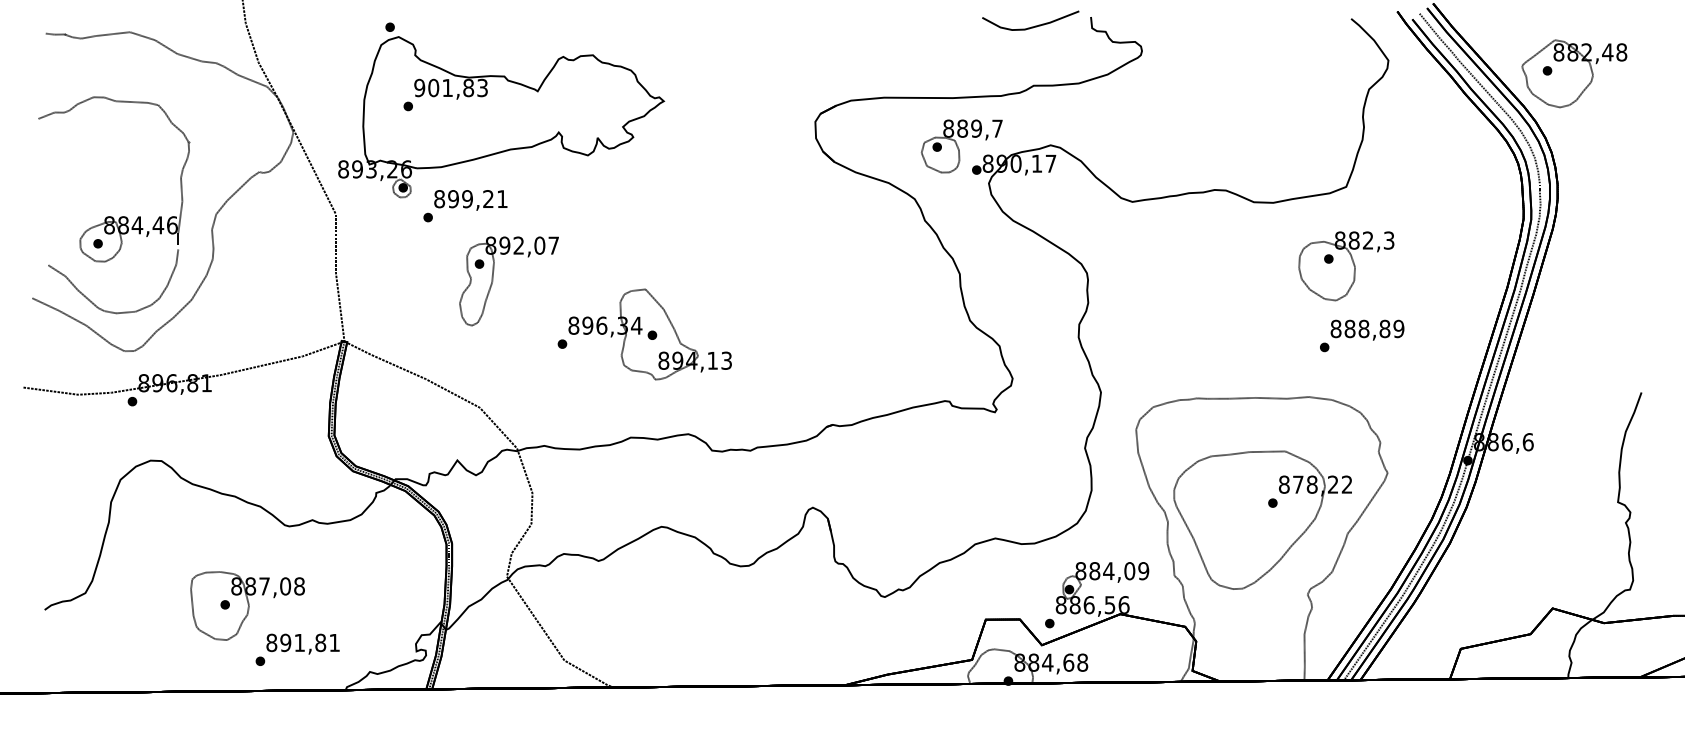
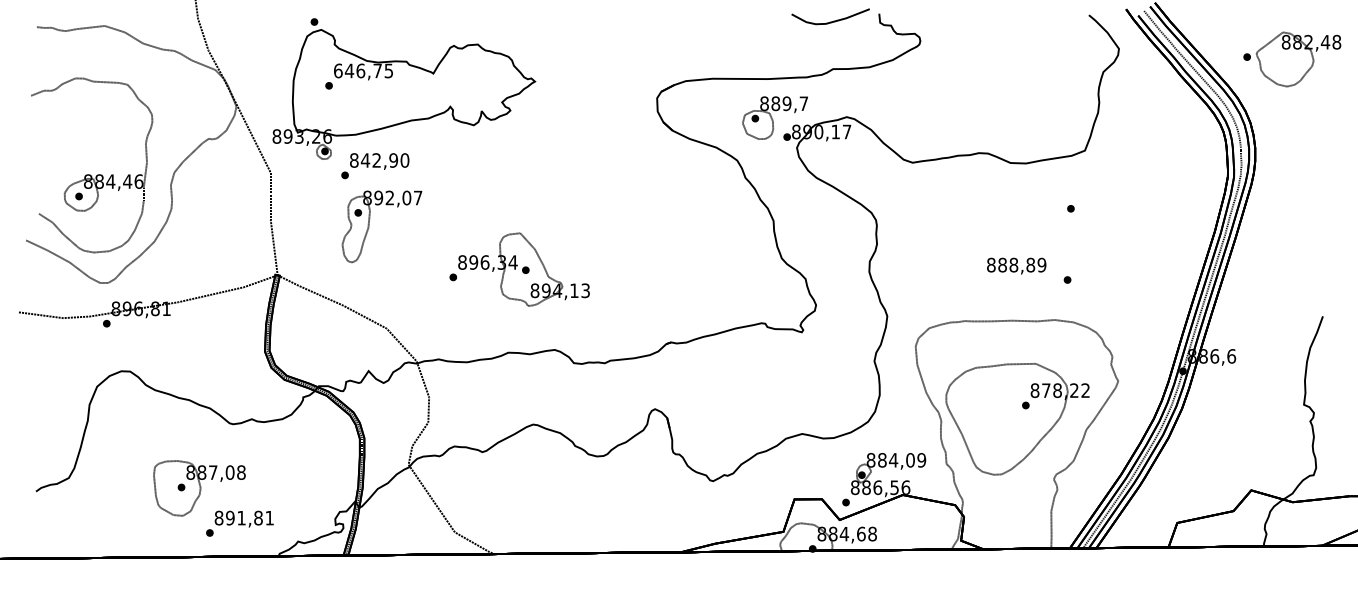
part: (1574, 73) -> (1298, 59), moved
text: (450, 87) -> (363, 70), 901,83 -> 646,75
text: (477, 199) -> (384, 160), 899,21 -> 842,90
part: (1346, 266) -> (1085, 214), removed
part: (493, 281) -> (369, 226), moved
text: (1367, 329) -> (1016, 265), moved

